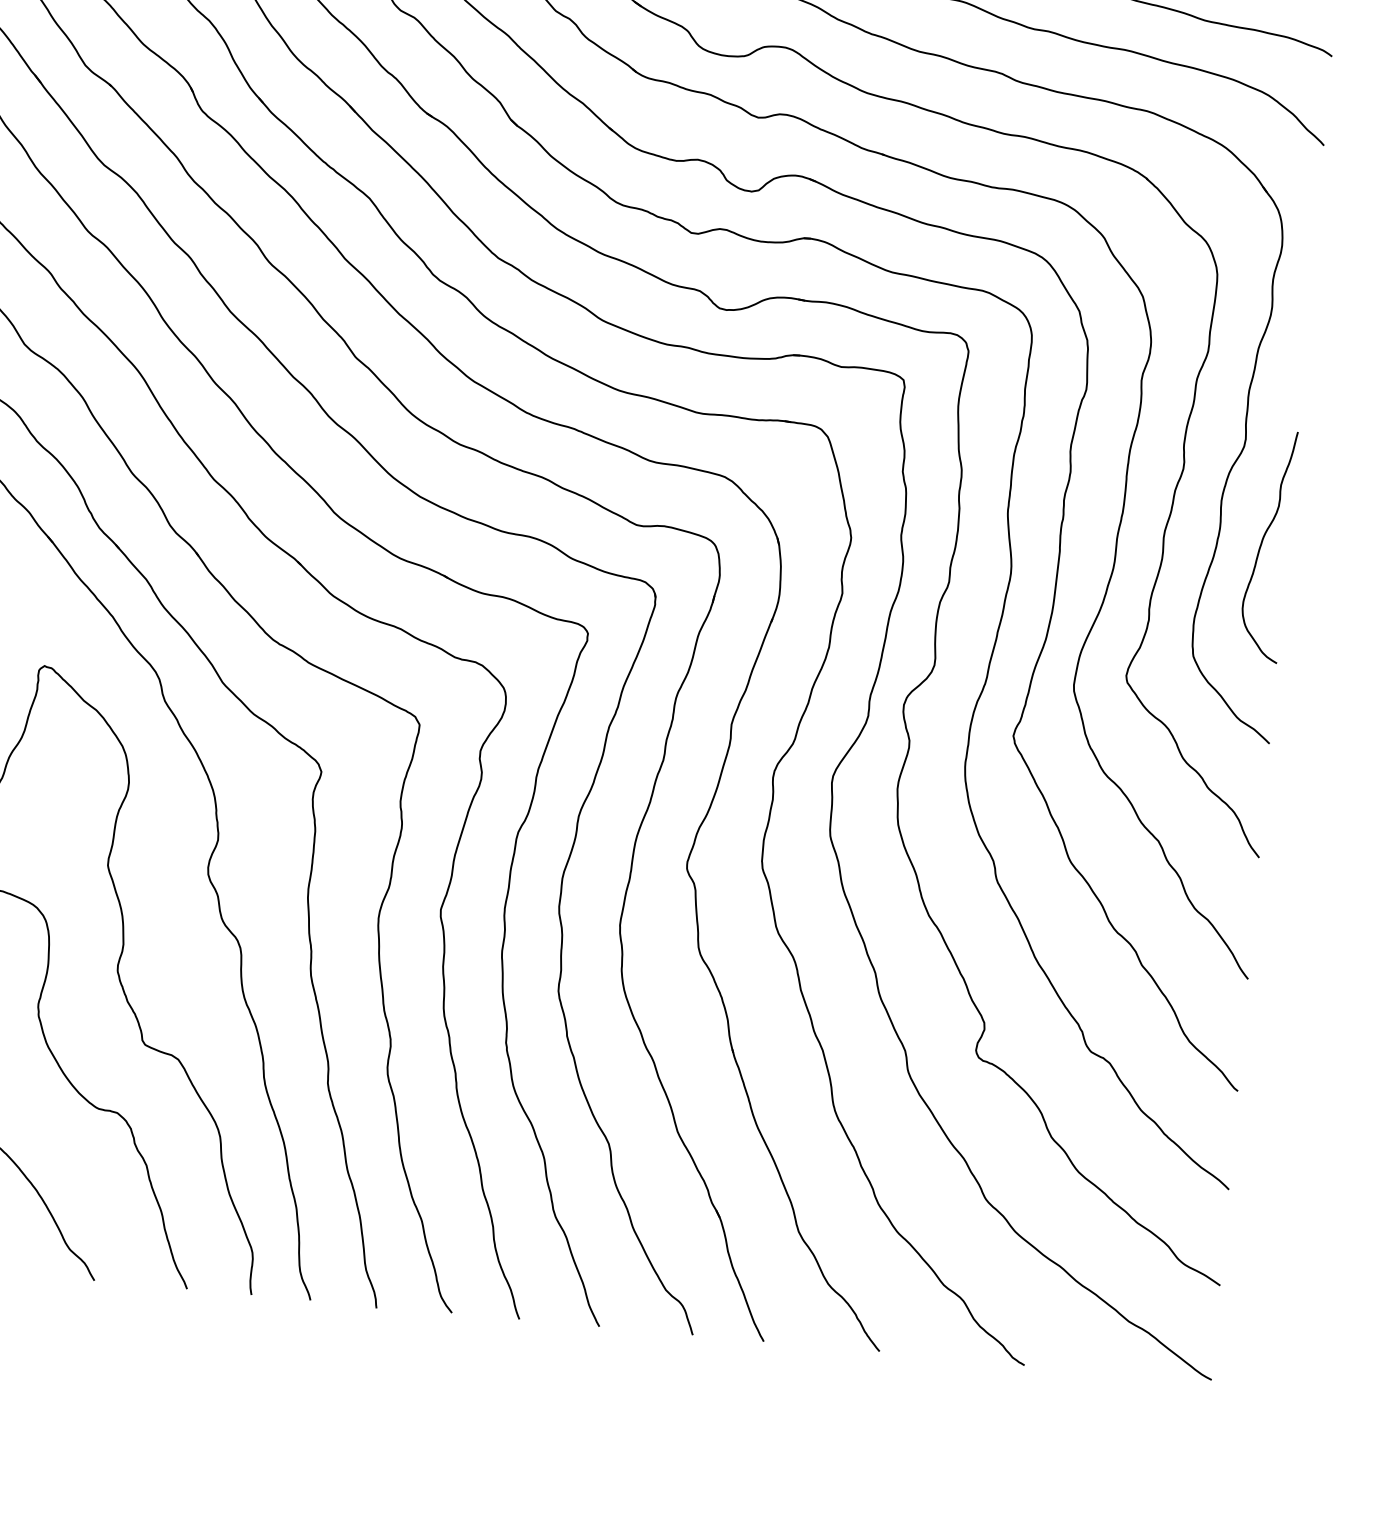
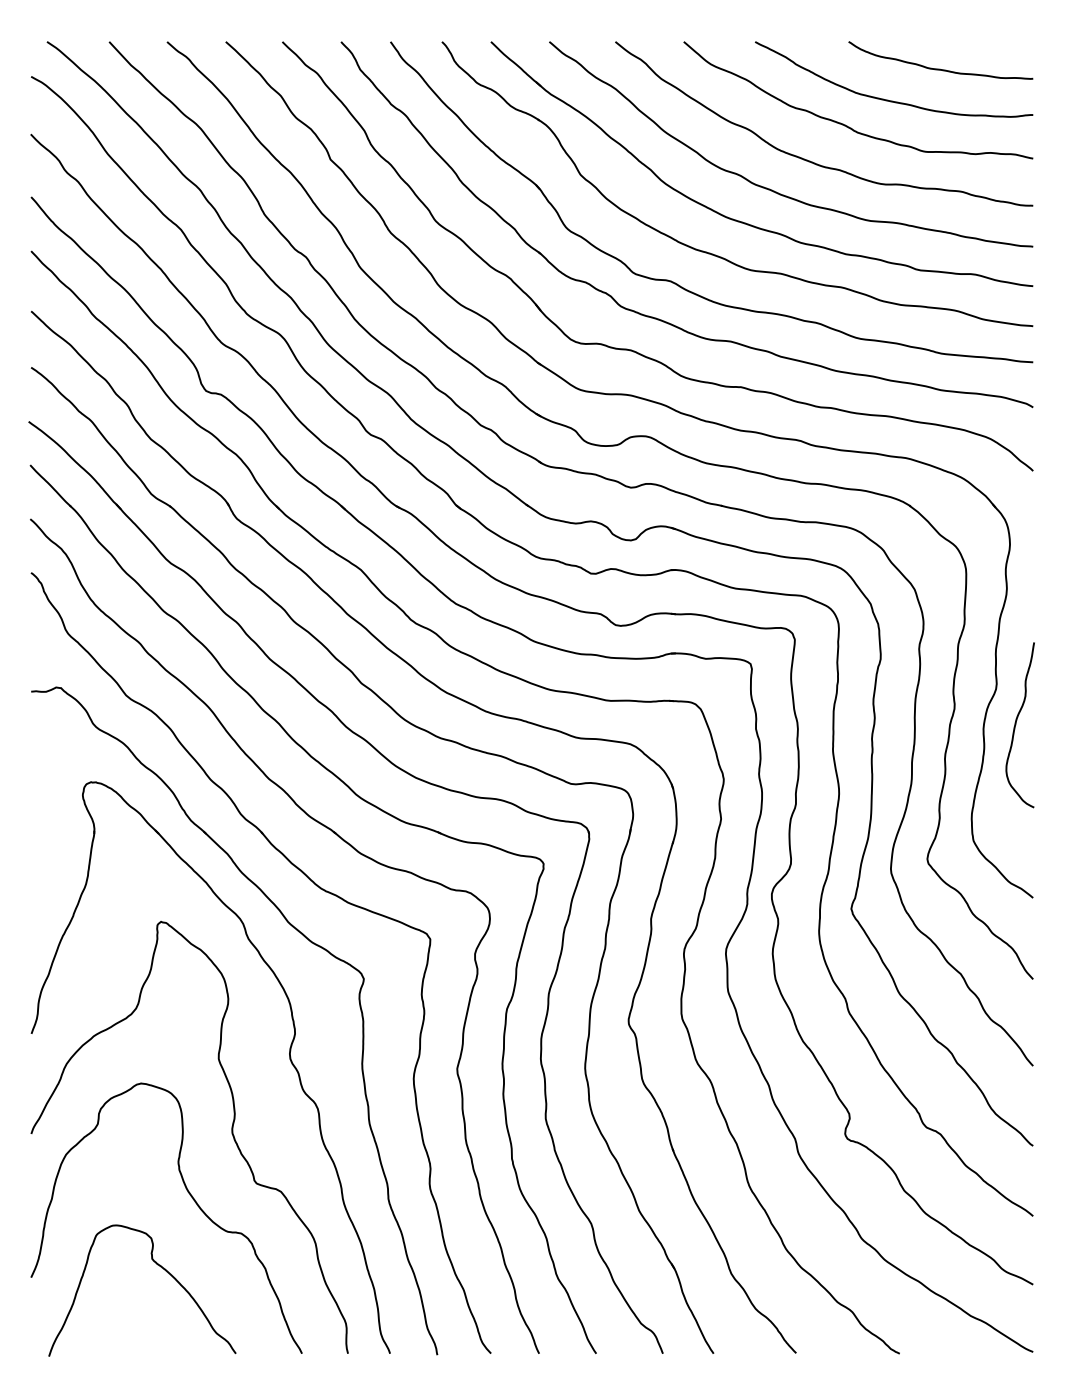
curve: (1262, 546) -> (1016, 725), moved

